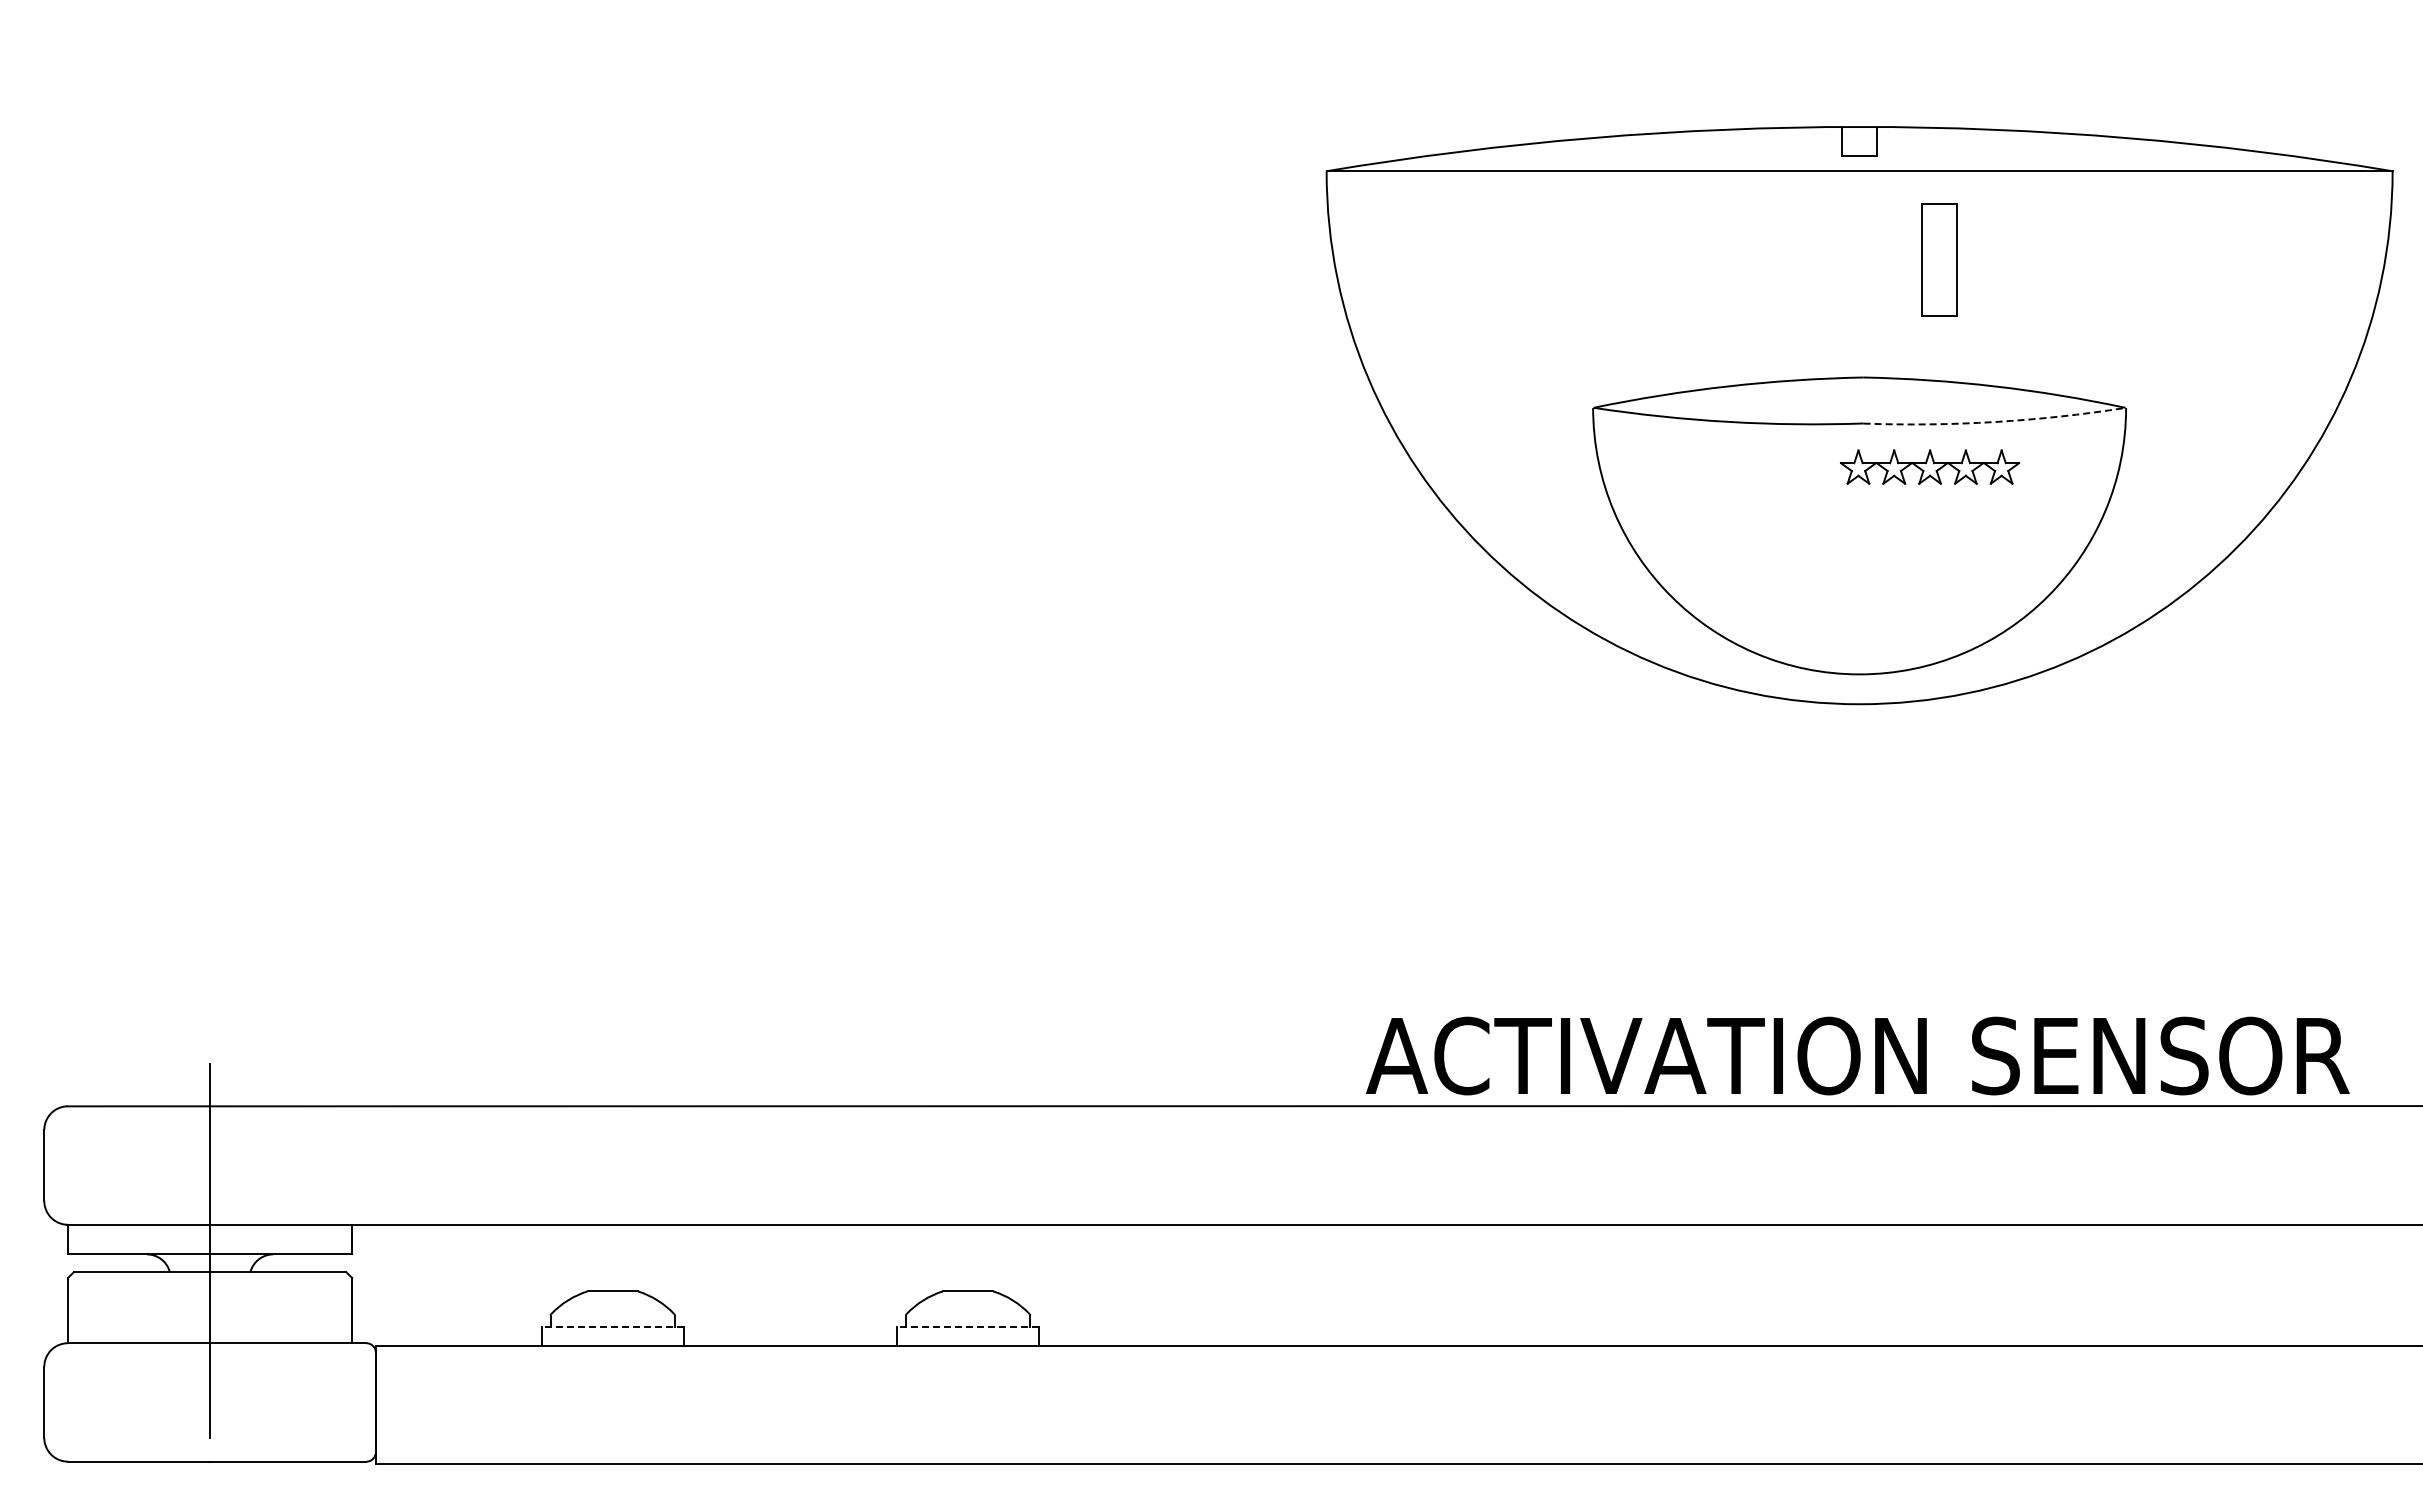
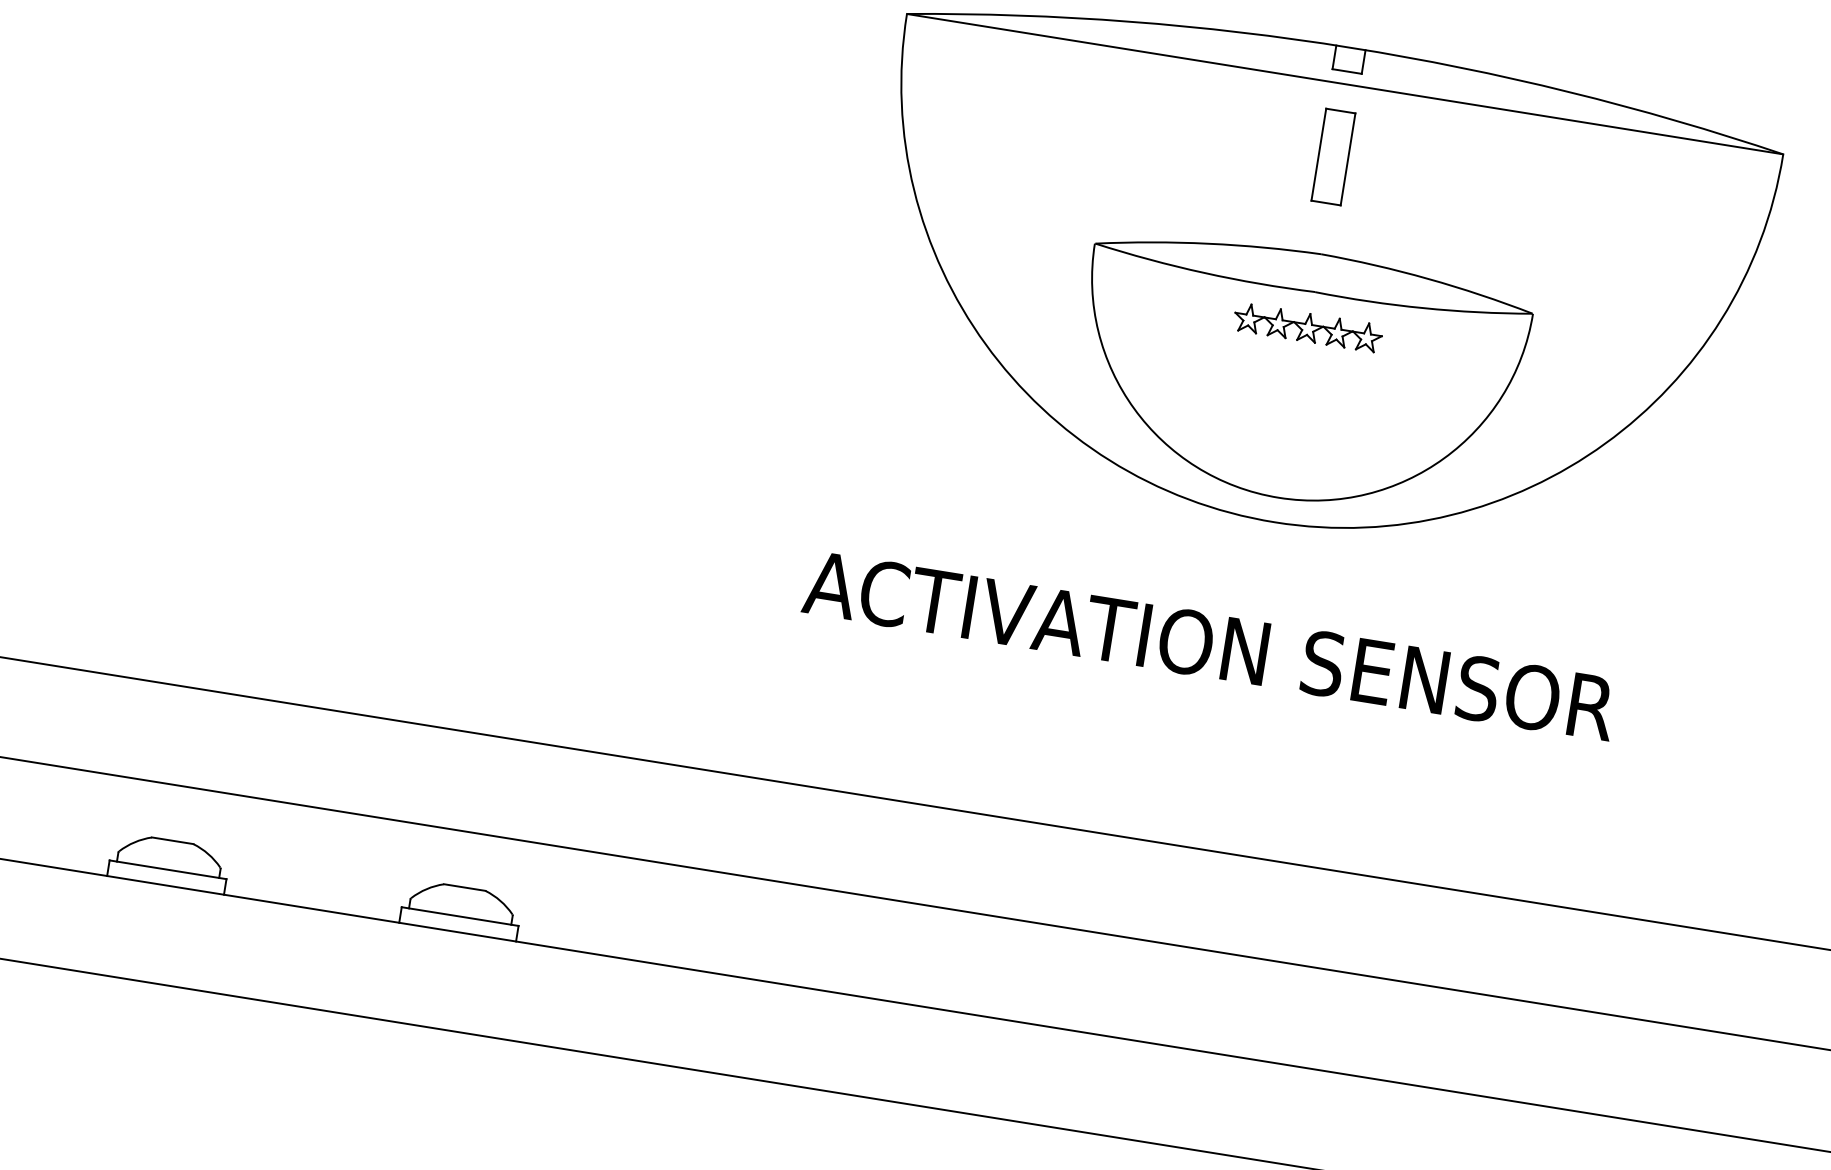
part: (1939, 259) -> (1333, 156), moved
arc: (1994, 422) -> (1422, 308), dashed -> solid
part: (1930, 466) -> (1308, 327), moved
text: (1857, 1055) -> (1209, 645), moved
line: (612, 1326) -> (167, 869), dashed -> solid
line: (967, 1326) -> (459, 916), dashed -> solid

